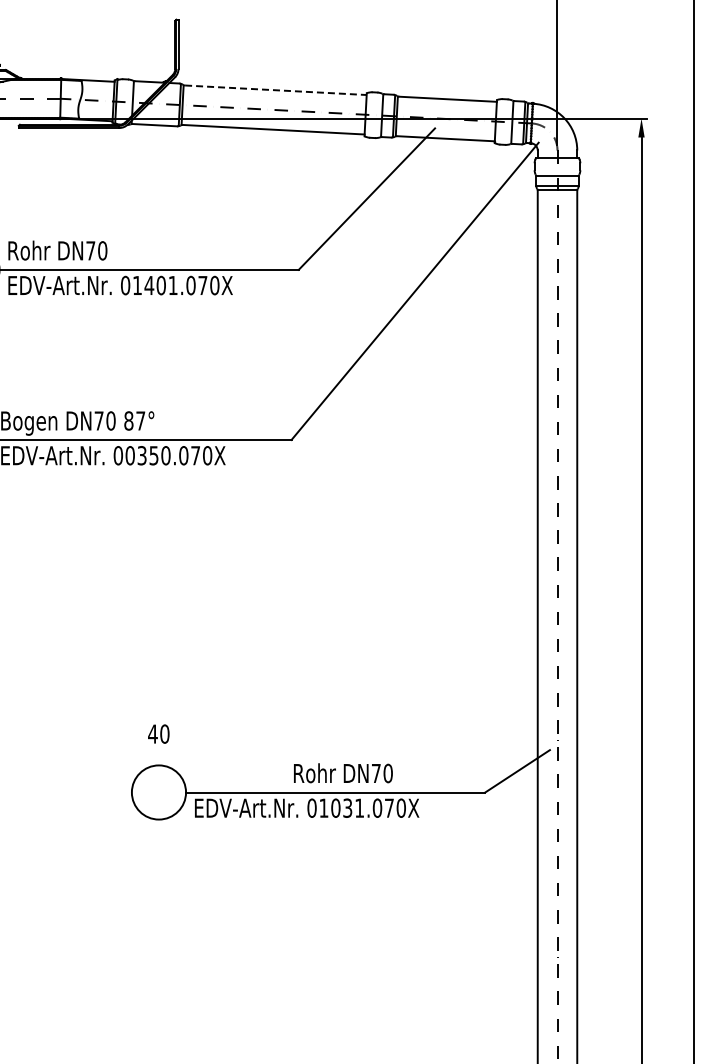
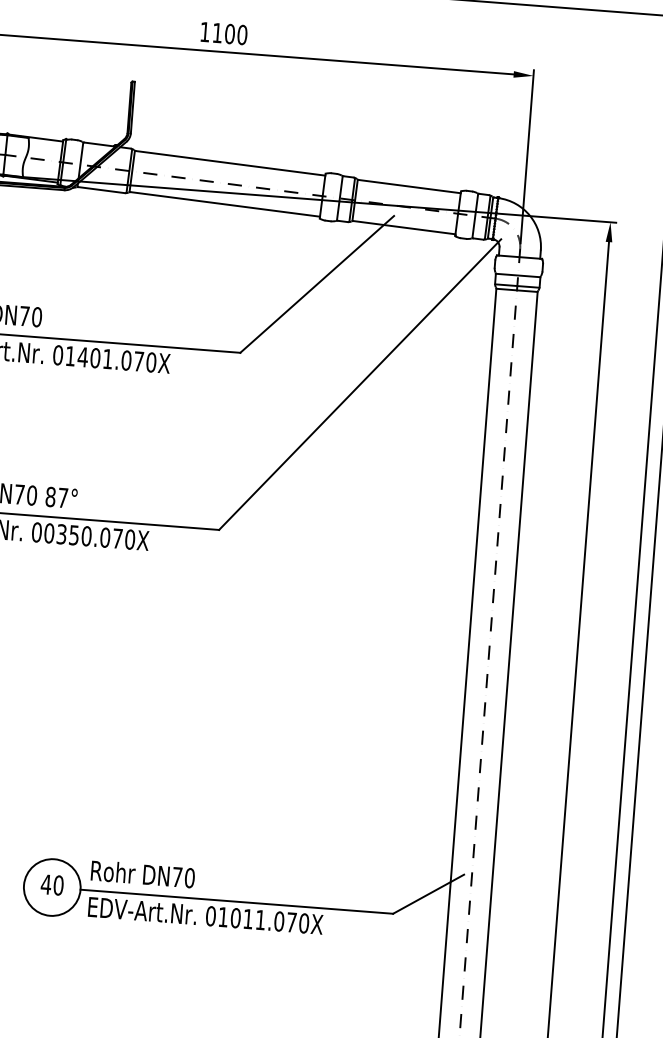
line: (275, 90) -> (230, 163), dashed -> solid
text: (158, 733) -> (52, 884), moved
text: (343, 773) -> (143, 874), moved
text: (347, 807) -> (248, 918), 01031.070X -> 01011.070X

